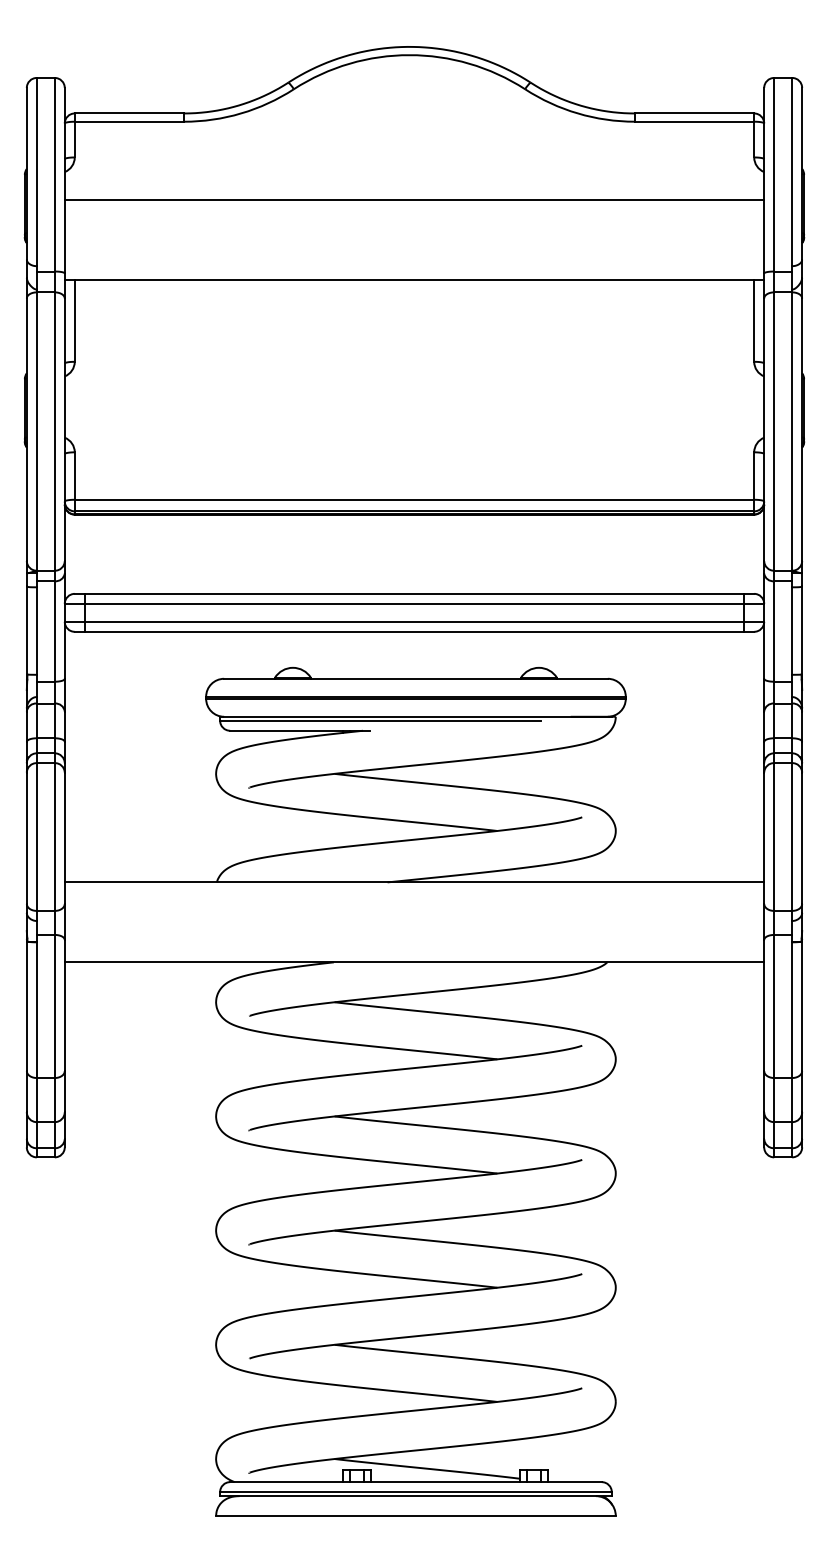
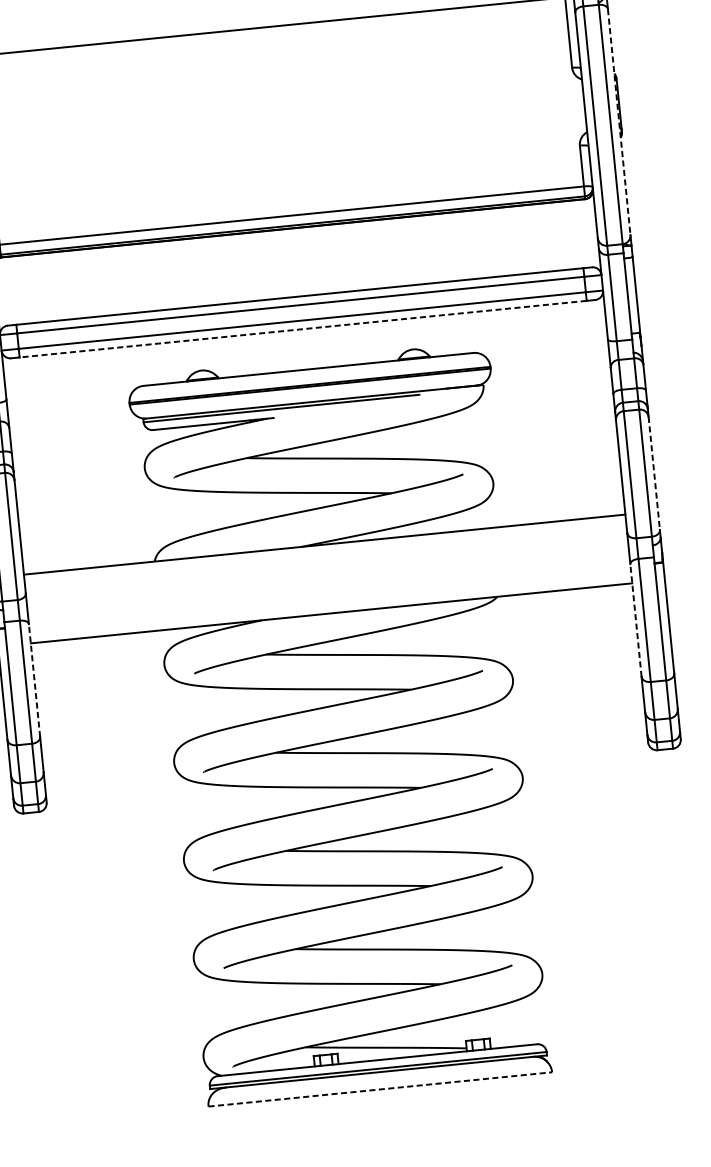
line: (802, 430) -> (619, 122), solid -> dashed
line: (414, 631) -> (303, 328), solid -> dashed
line: (802, 838) -> (654, 473), solid -> dashed
line: (64, 1005) -> (34, 680), solid -> dashed
line: (764, 1005) -> (636, 620), solid -> dashed
line: (416, 1516) -> (380, 1089), solid -> dashed

